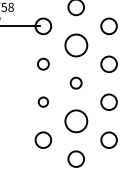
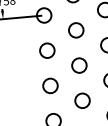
circle: (75, 44) -> (75, 29), size x0.71
circle: (43, 63) -> (47, 49), size x1.43
circle: (75, 82) -> (78, 64), size x1.43
circle: (43, 101) -> (50, 85), size x1.67
circle: (75, 120) -> (81, 100), size x0.71

